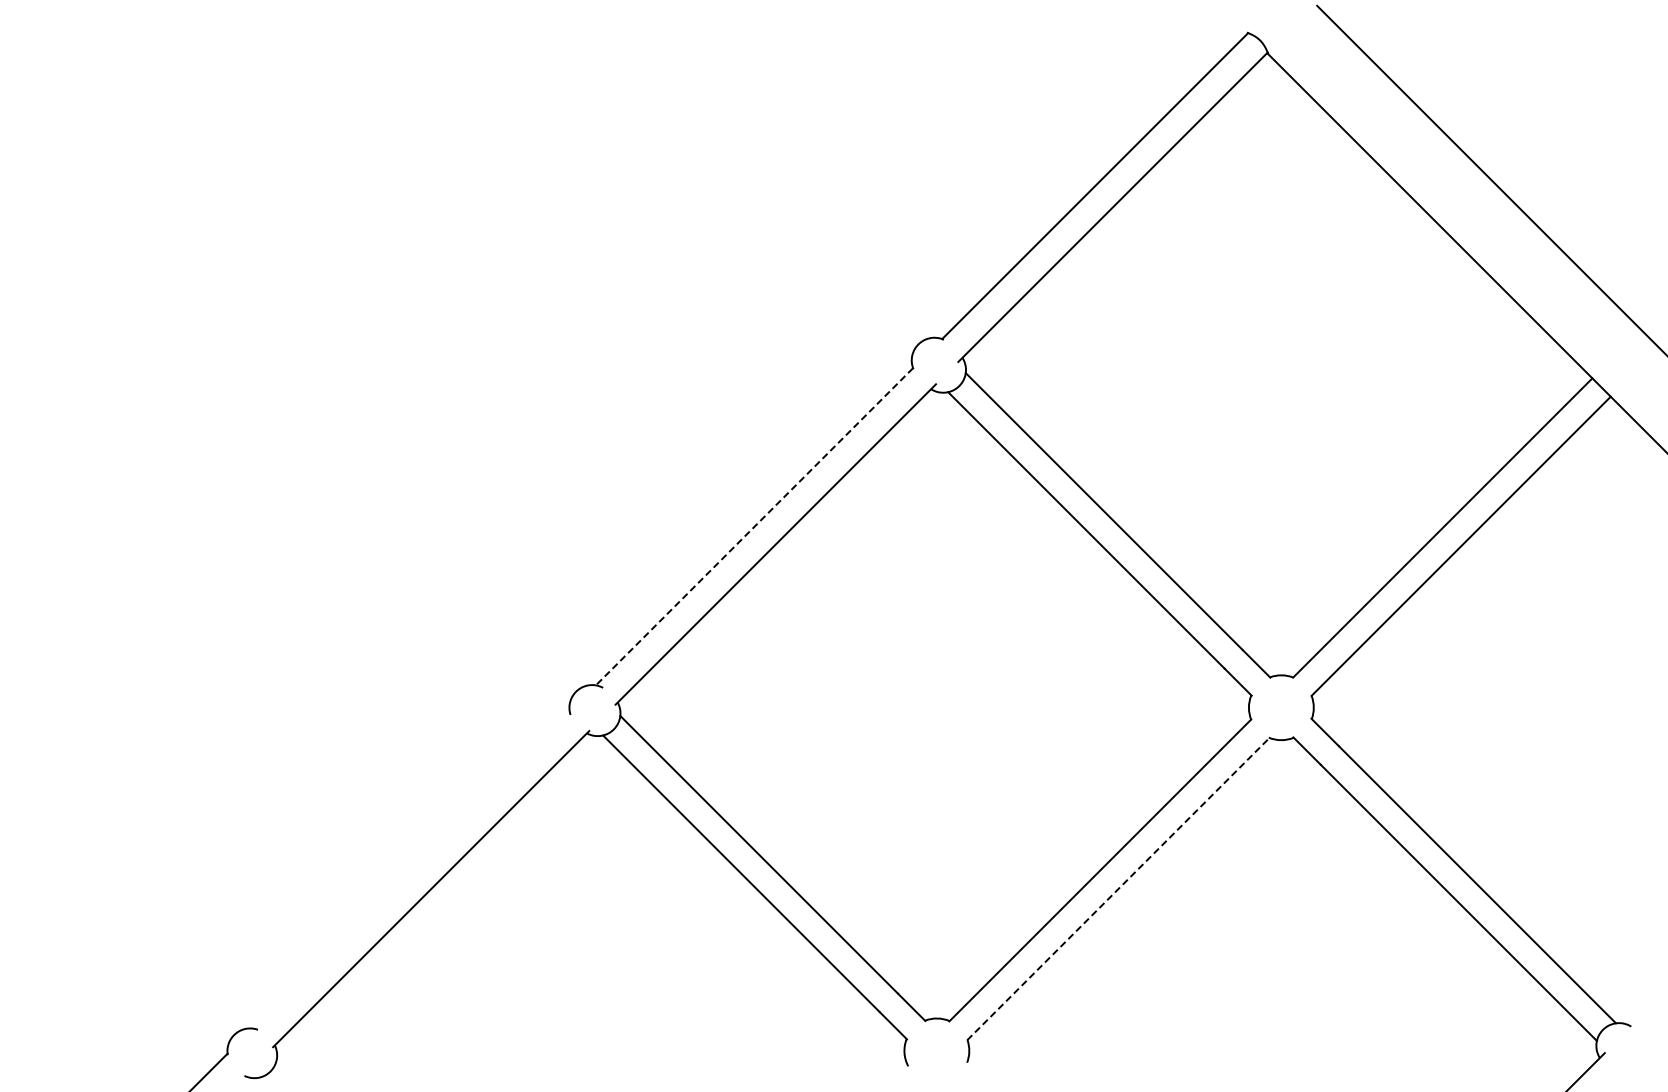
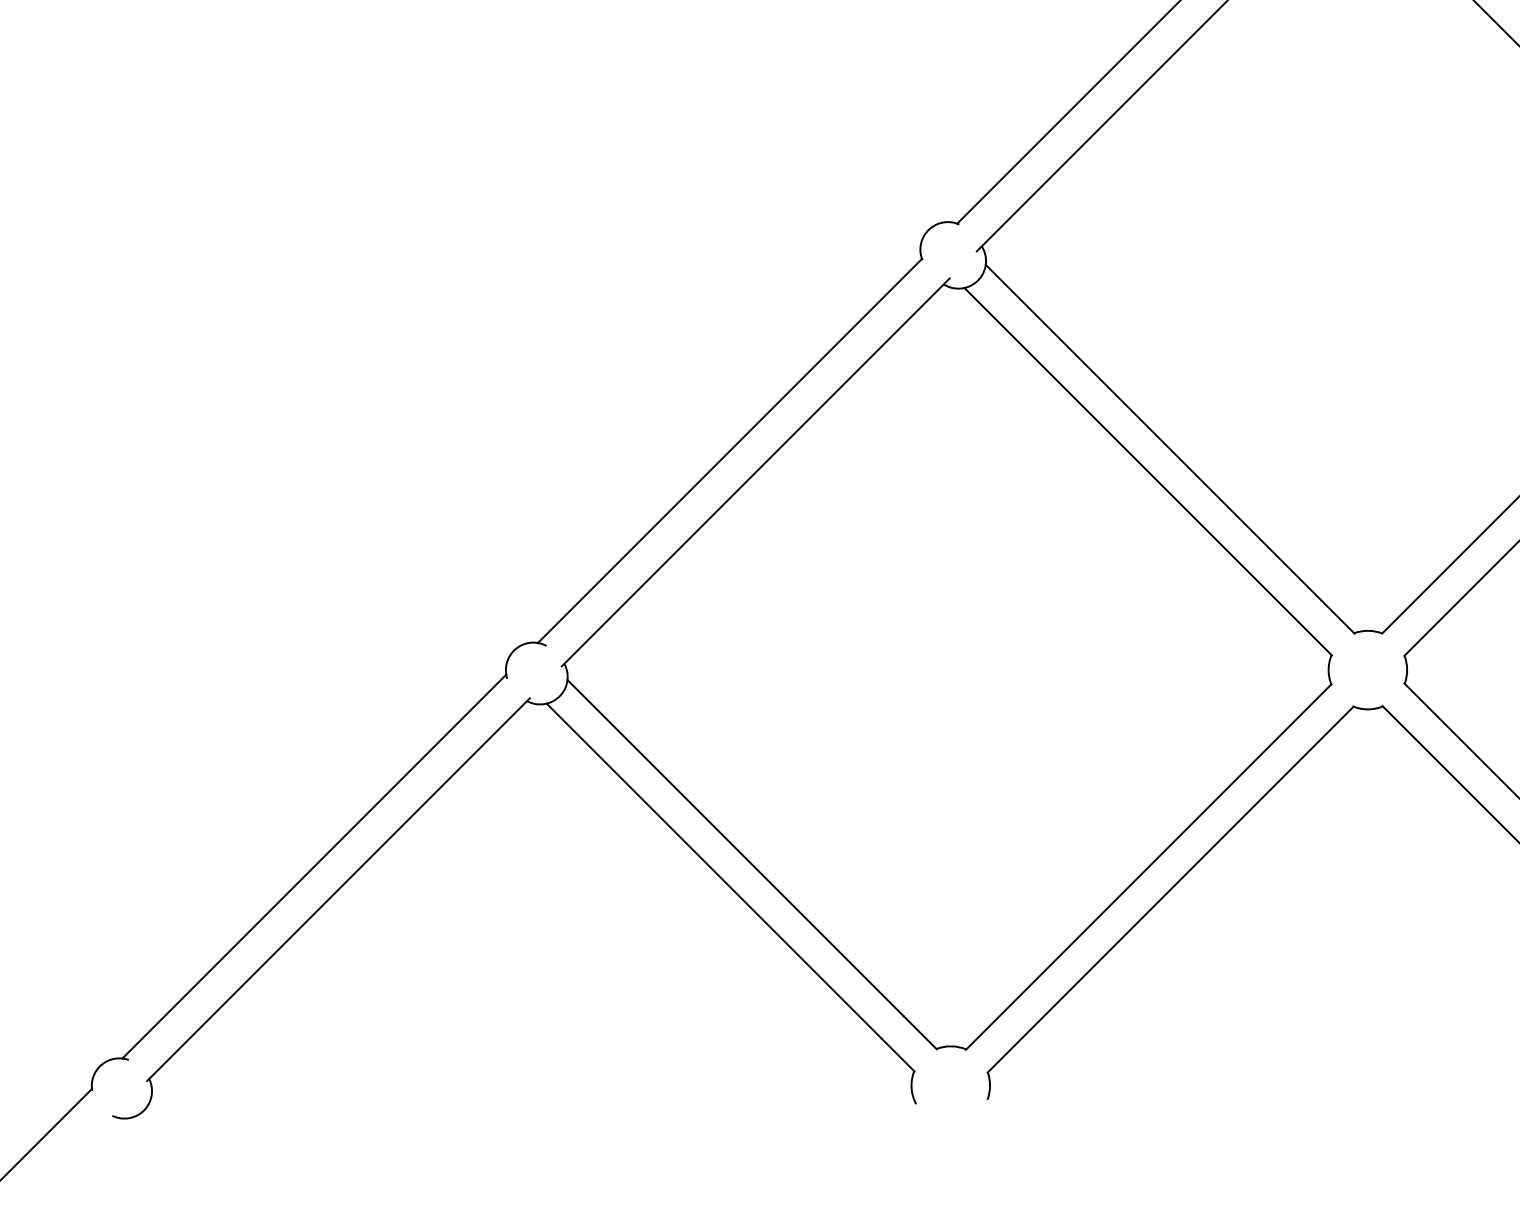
line: (754, 527) -> (729, 451), dashed -> solid
line: (410, 869) -> (313, 865), added
line: (1118, 889) -> (1170, 890), dashed -> solid

